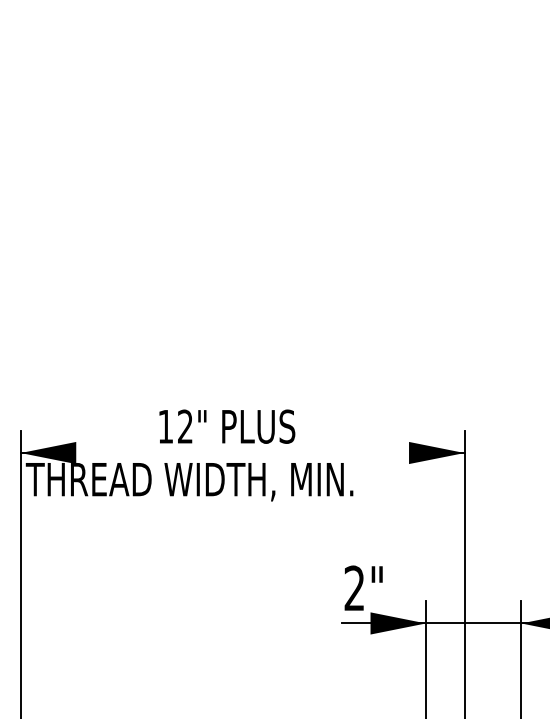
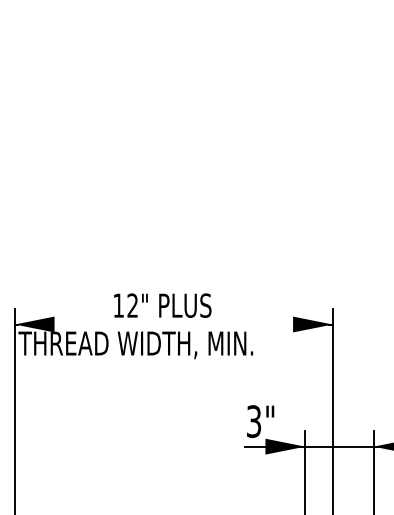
text: (355, 588) -> (254, 421), 2" -> 3"

